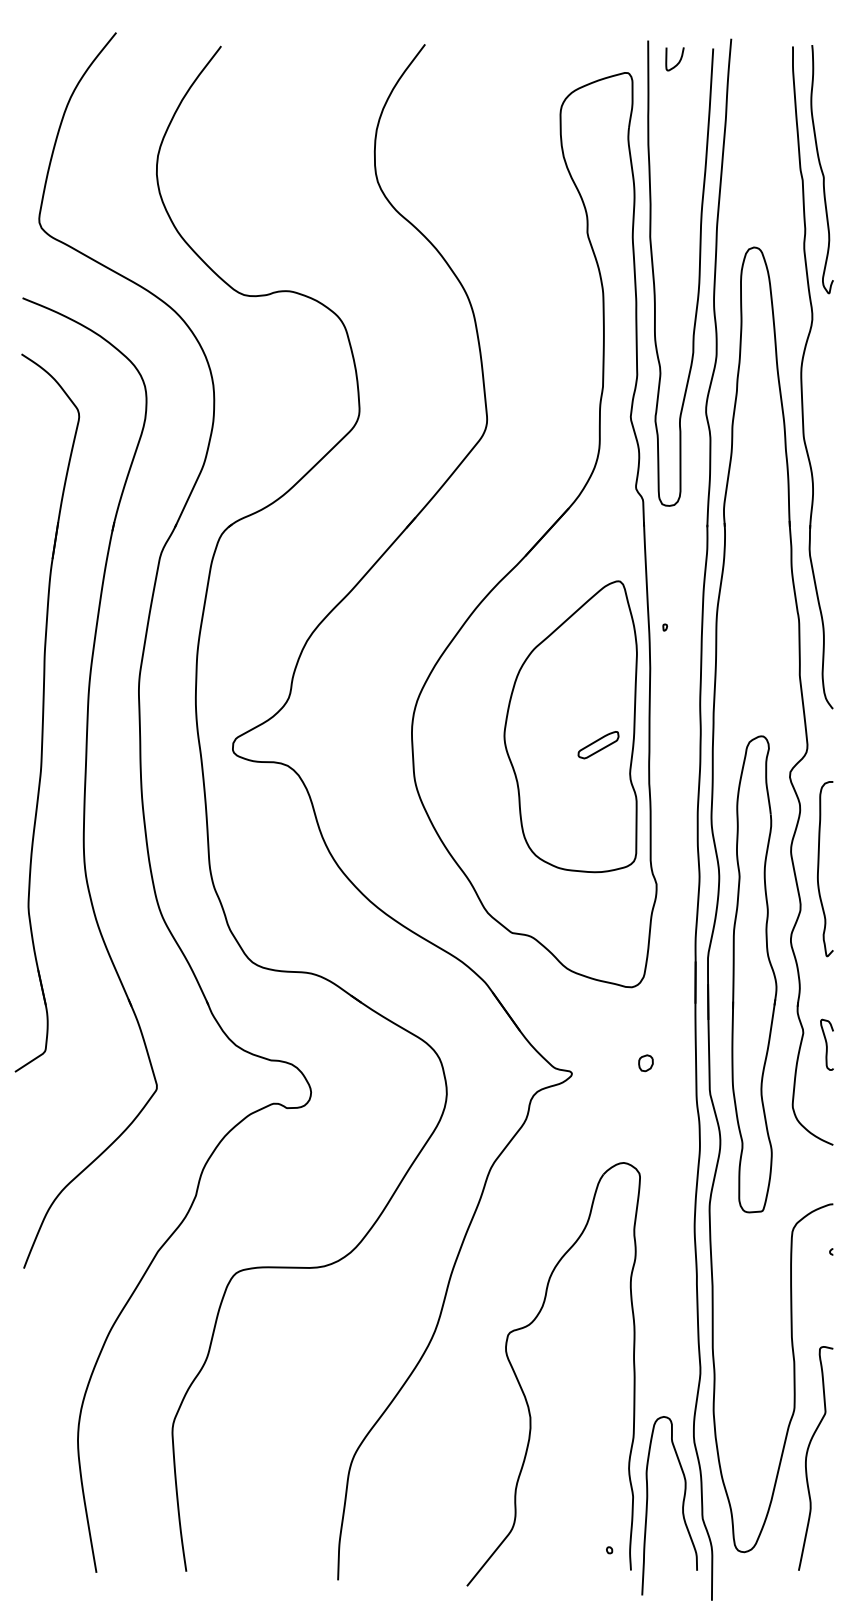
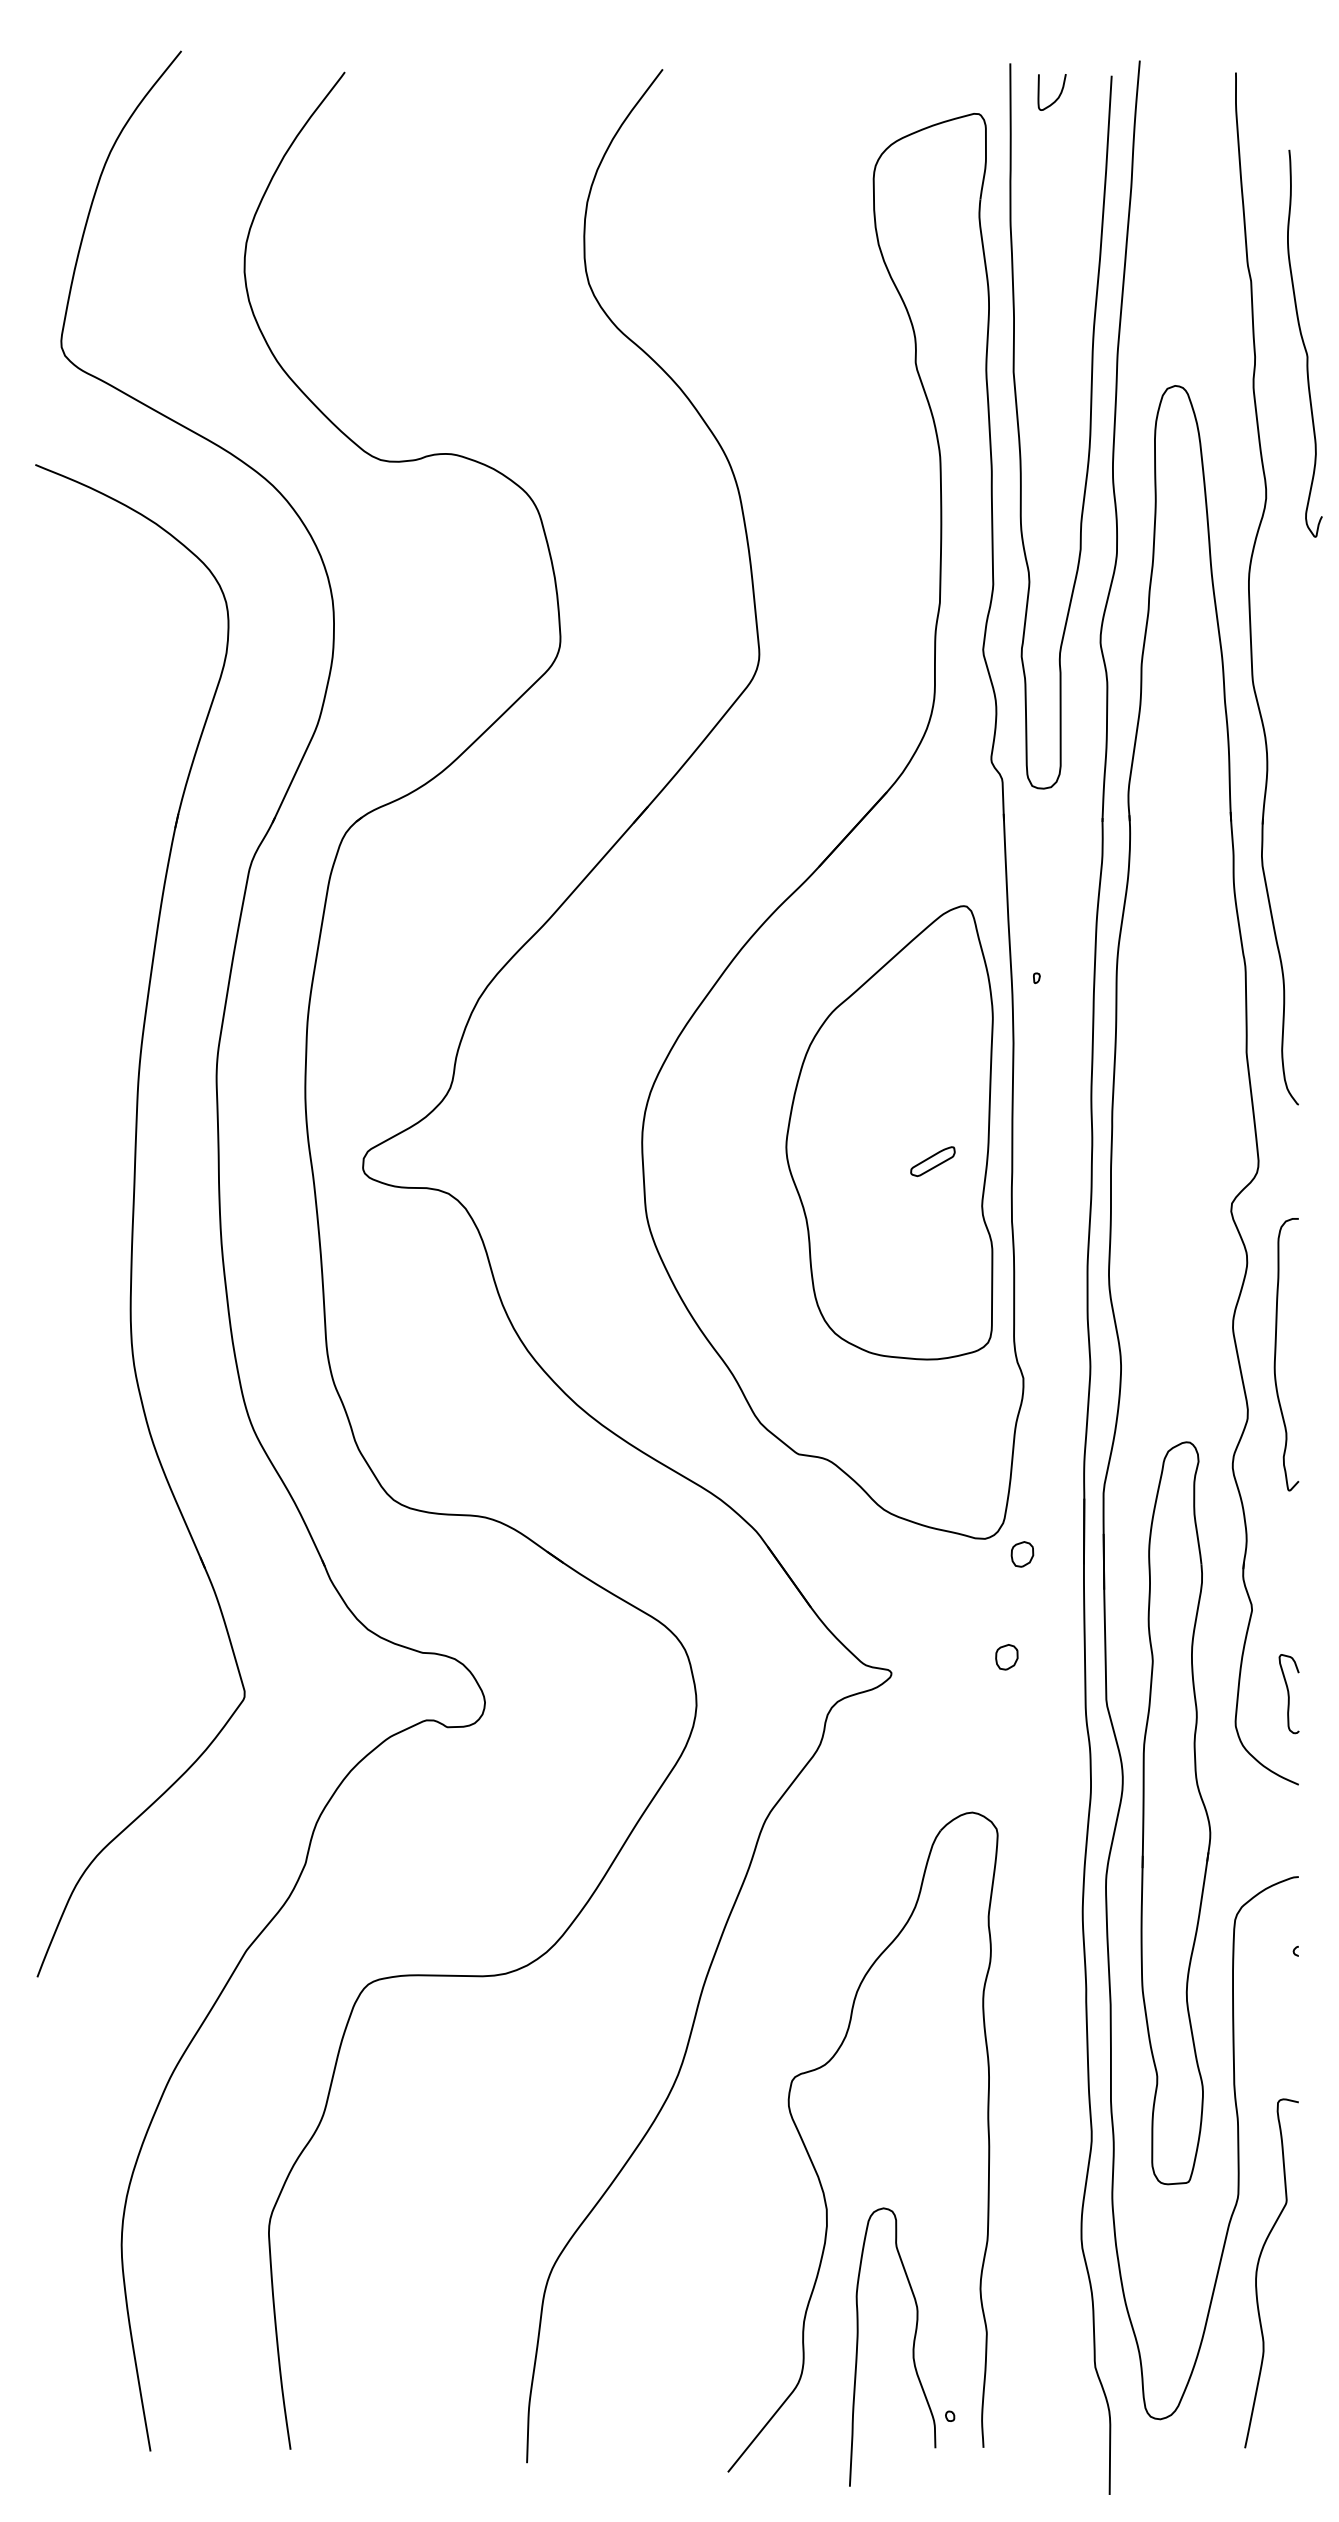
curve: (821, 169) -> (1303, 343), moved
part: (47, 712) -> (74, 1110), removed
part: (598, 745) -> (932, 1162), size x0.7
part: (754, 974) -> (1176, 1813), moved
part: (655, 997) -> (1021, 1554), added
curve: (826, 1044) -> (1288, 1693), moved
curve: (682, 1505) -> (912, 2346), moved

